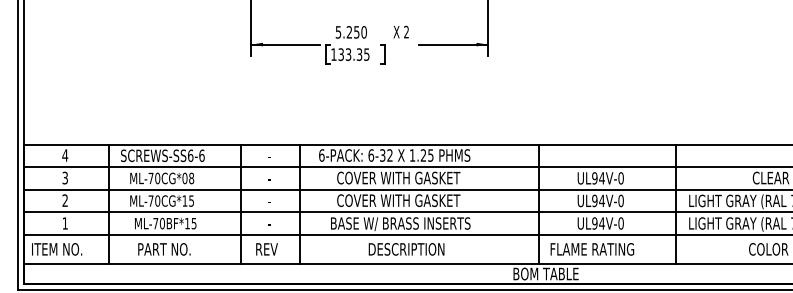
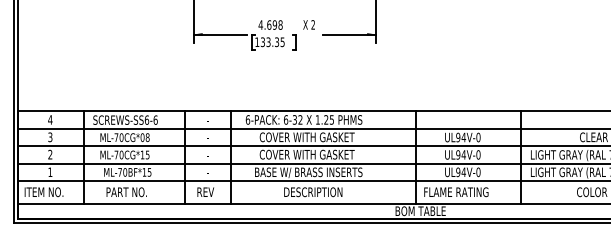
text: (350, 32) -> (270, 25), 5.250 -> 4.698

